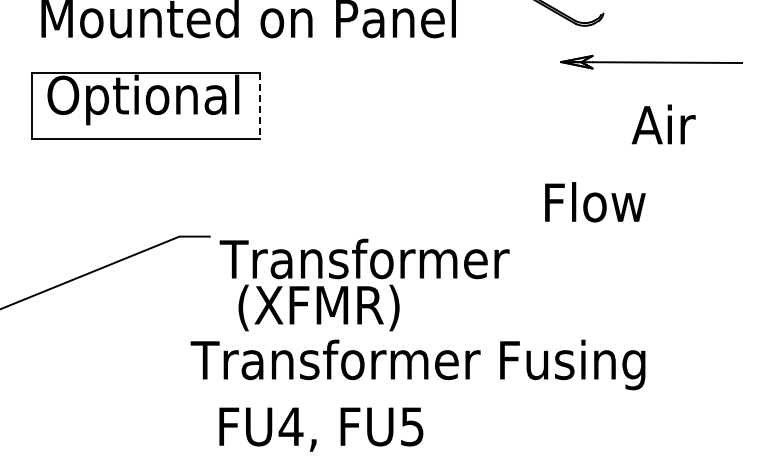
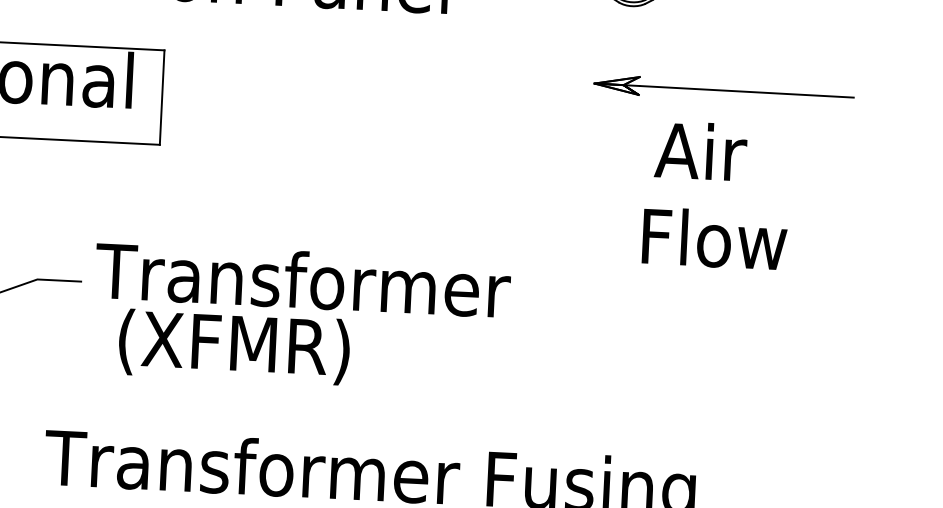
part: (651, 61) -> (723, 89), moved
line: (260, 106) -> (162, 98), dashed -> solid
text: (663, 124) -> (700, 151), moved
text: (595, 202) -> (715, 239), moved
text: (364, 284) -> (300, 316), moved

